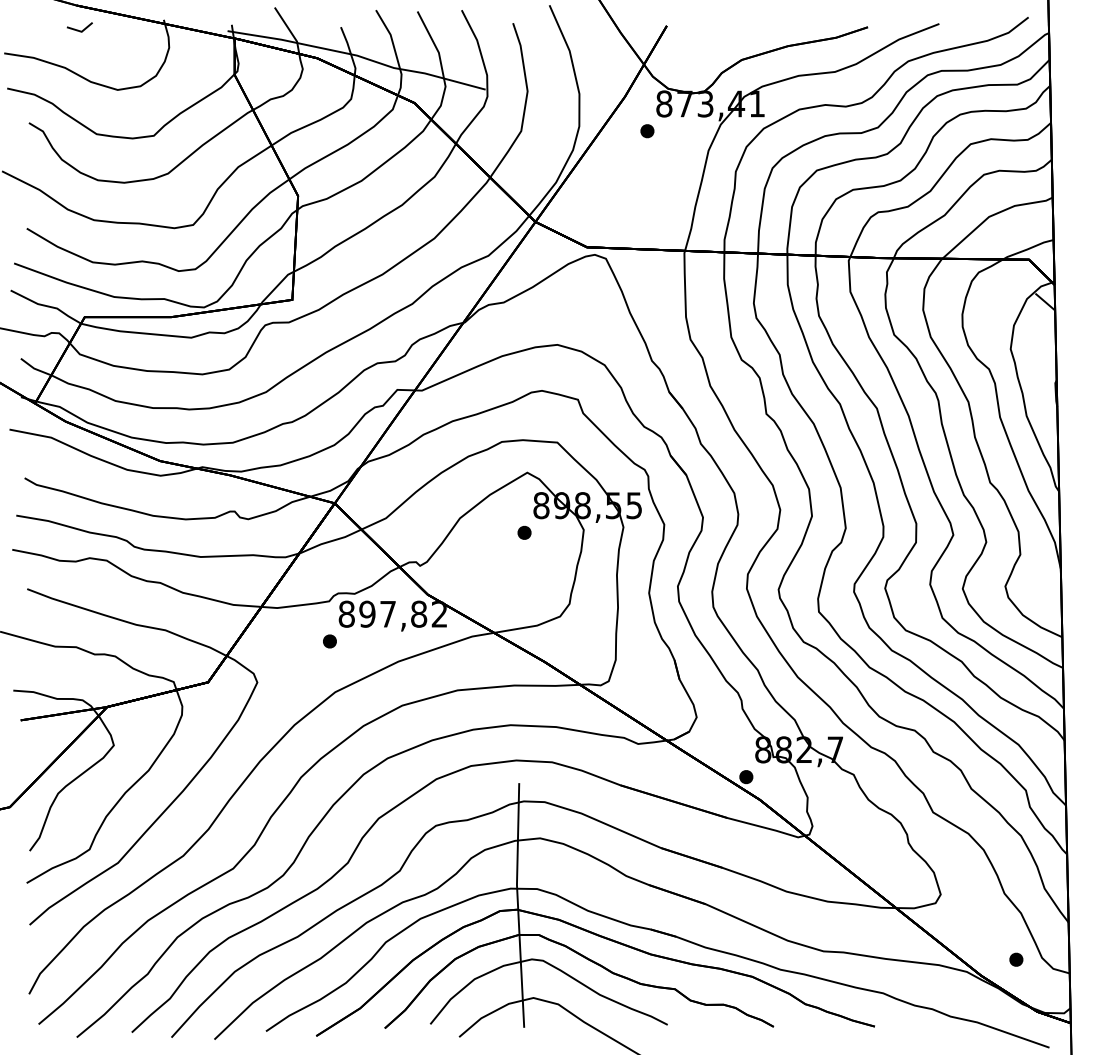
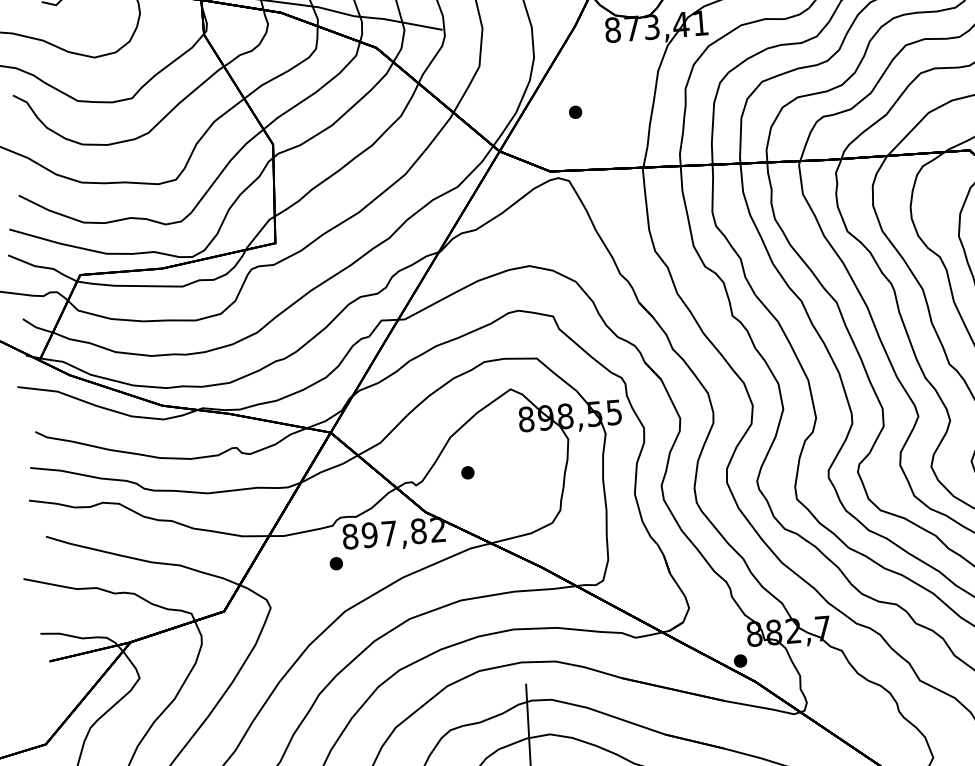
part: (647, 131) -> (575, 112), moved
part: (524, 532) -> (467, 472), moved

